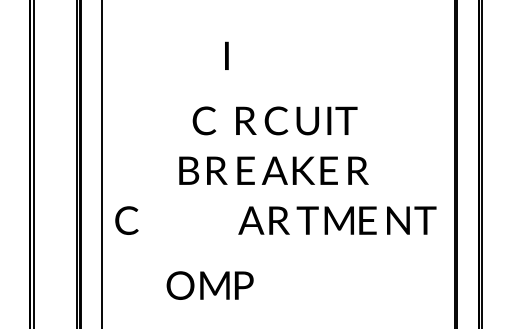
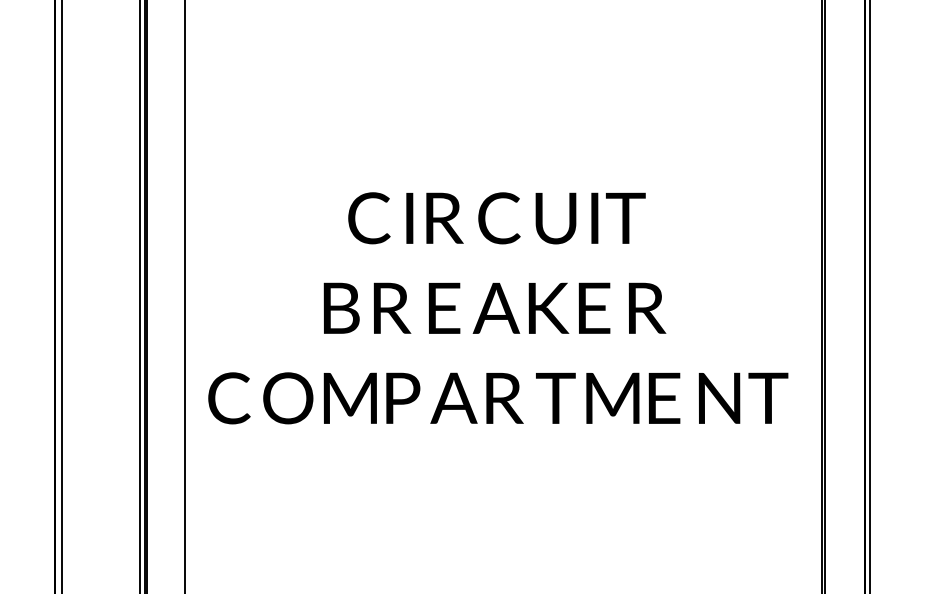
text: (226, 55) -> (409, 217), moved
text: (209, 285) -> (340, 398), moved

